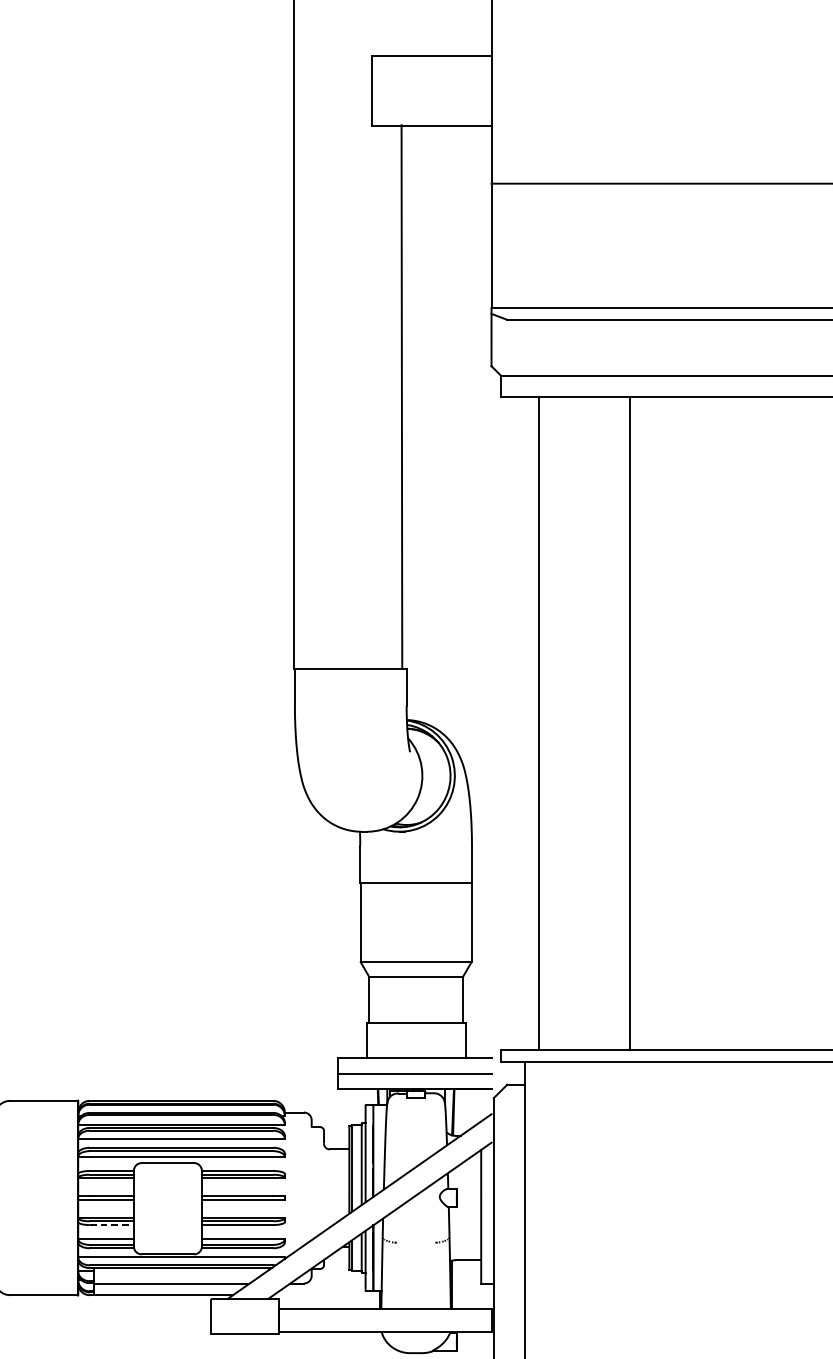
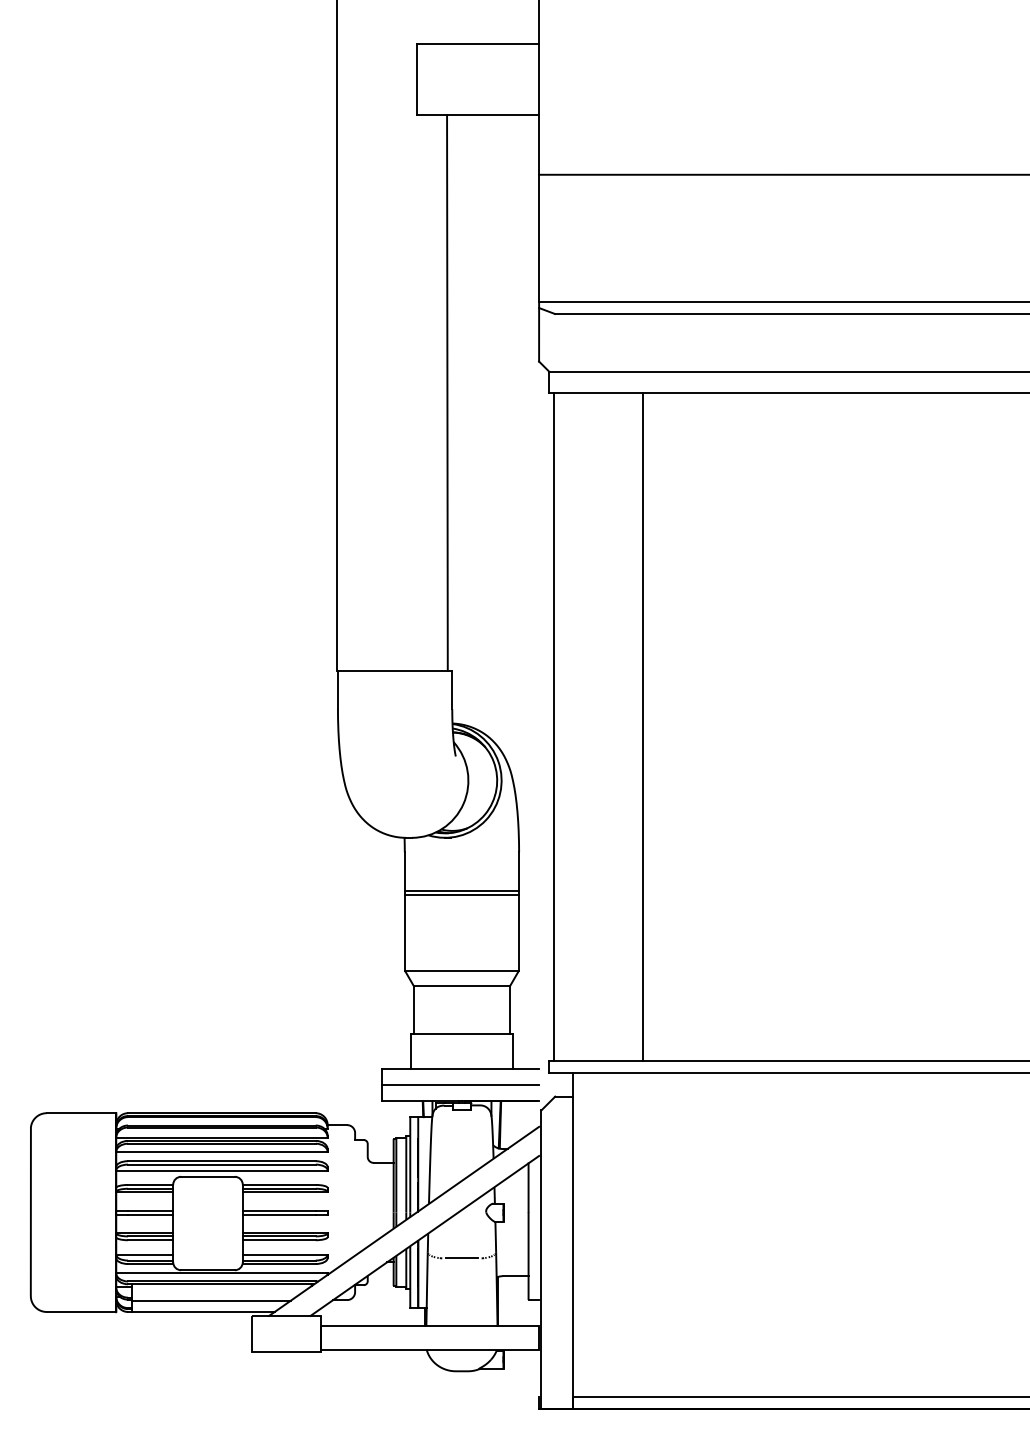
line: (538, 723) -> (553, 727), moved
line: (629, 723) -> (643, 727), moved
line: (415, 887) -> (461, 894), added
line: (111, 1225) -> (150, 1240), dashed -> solid
line: (415, 1242) -> (461, 1258), added

